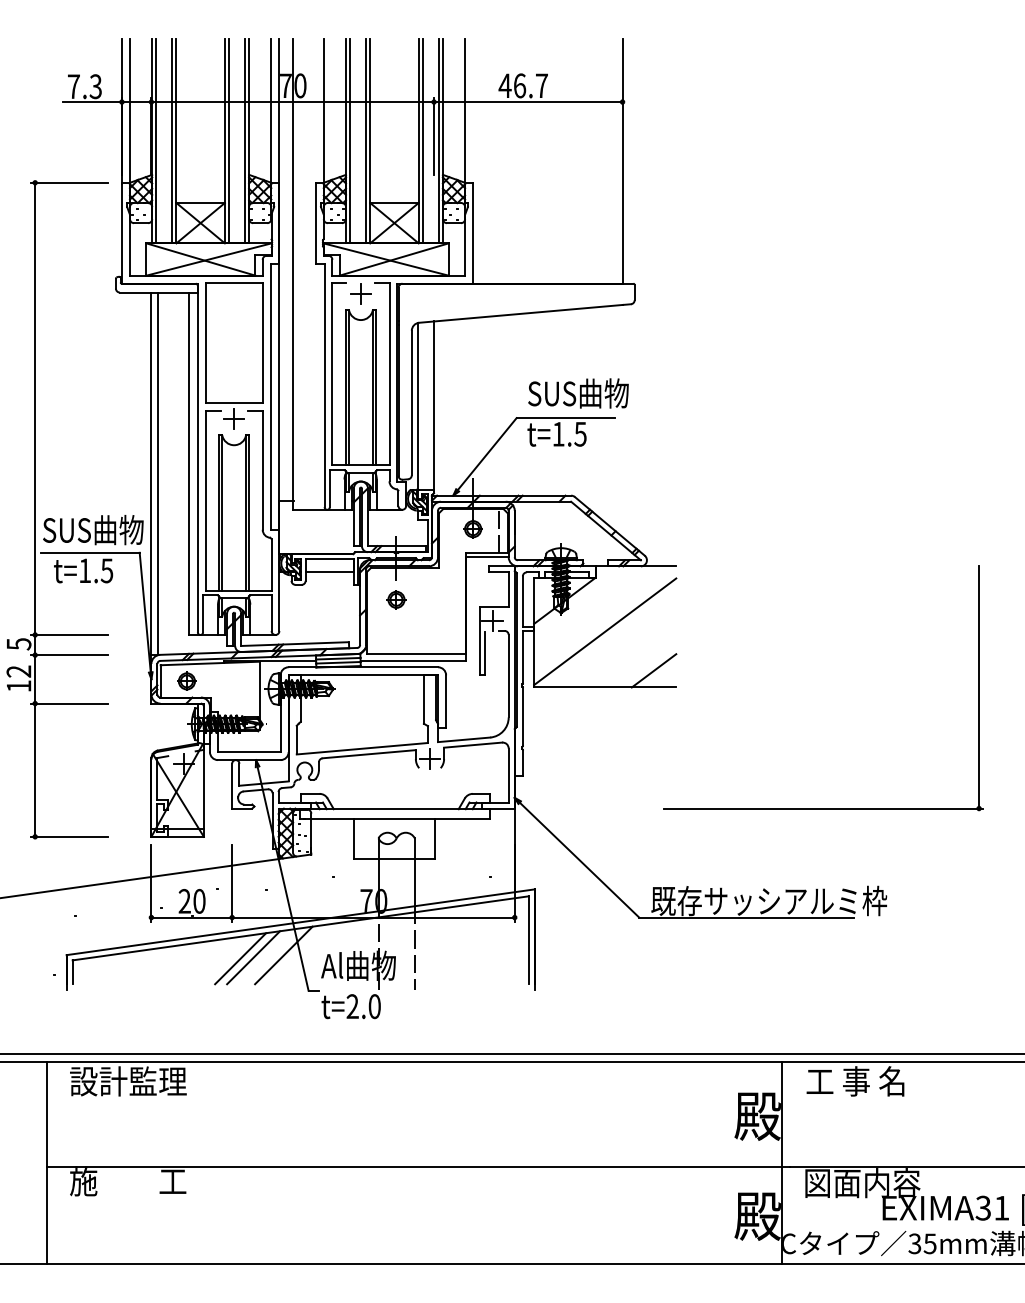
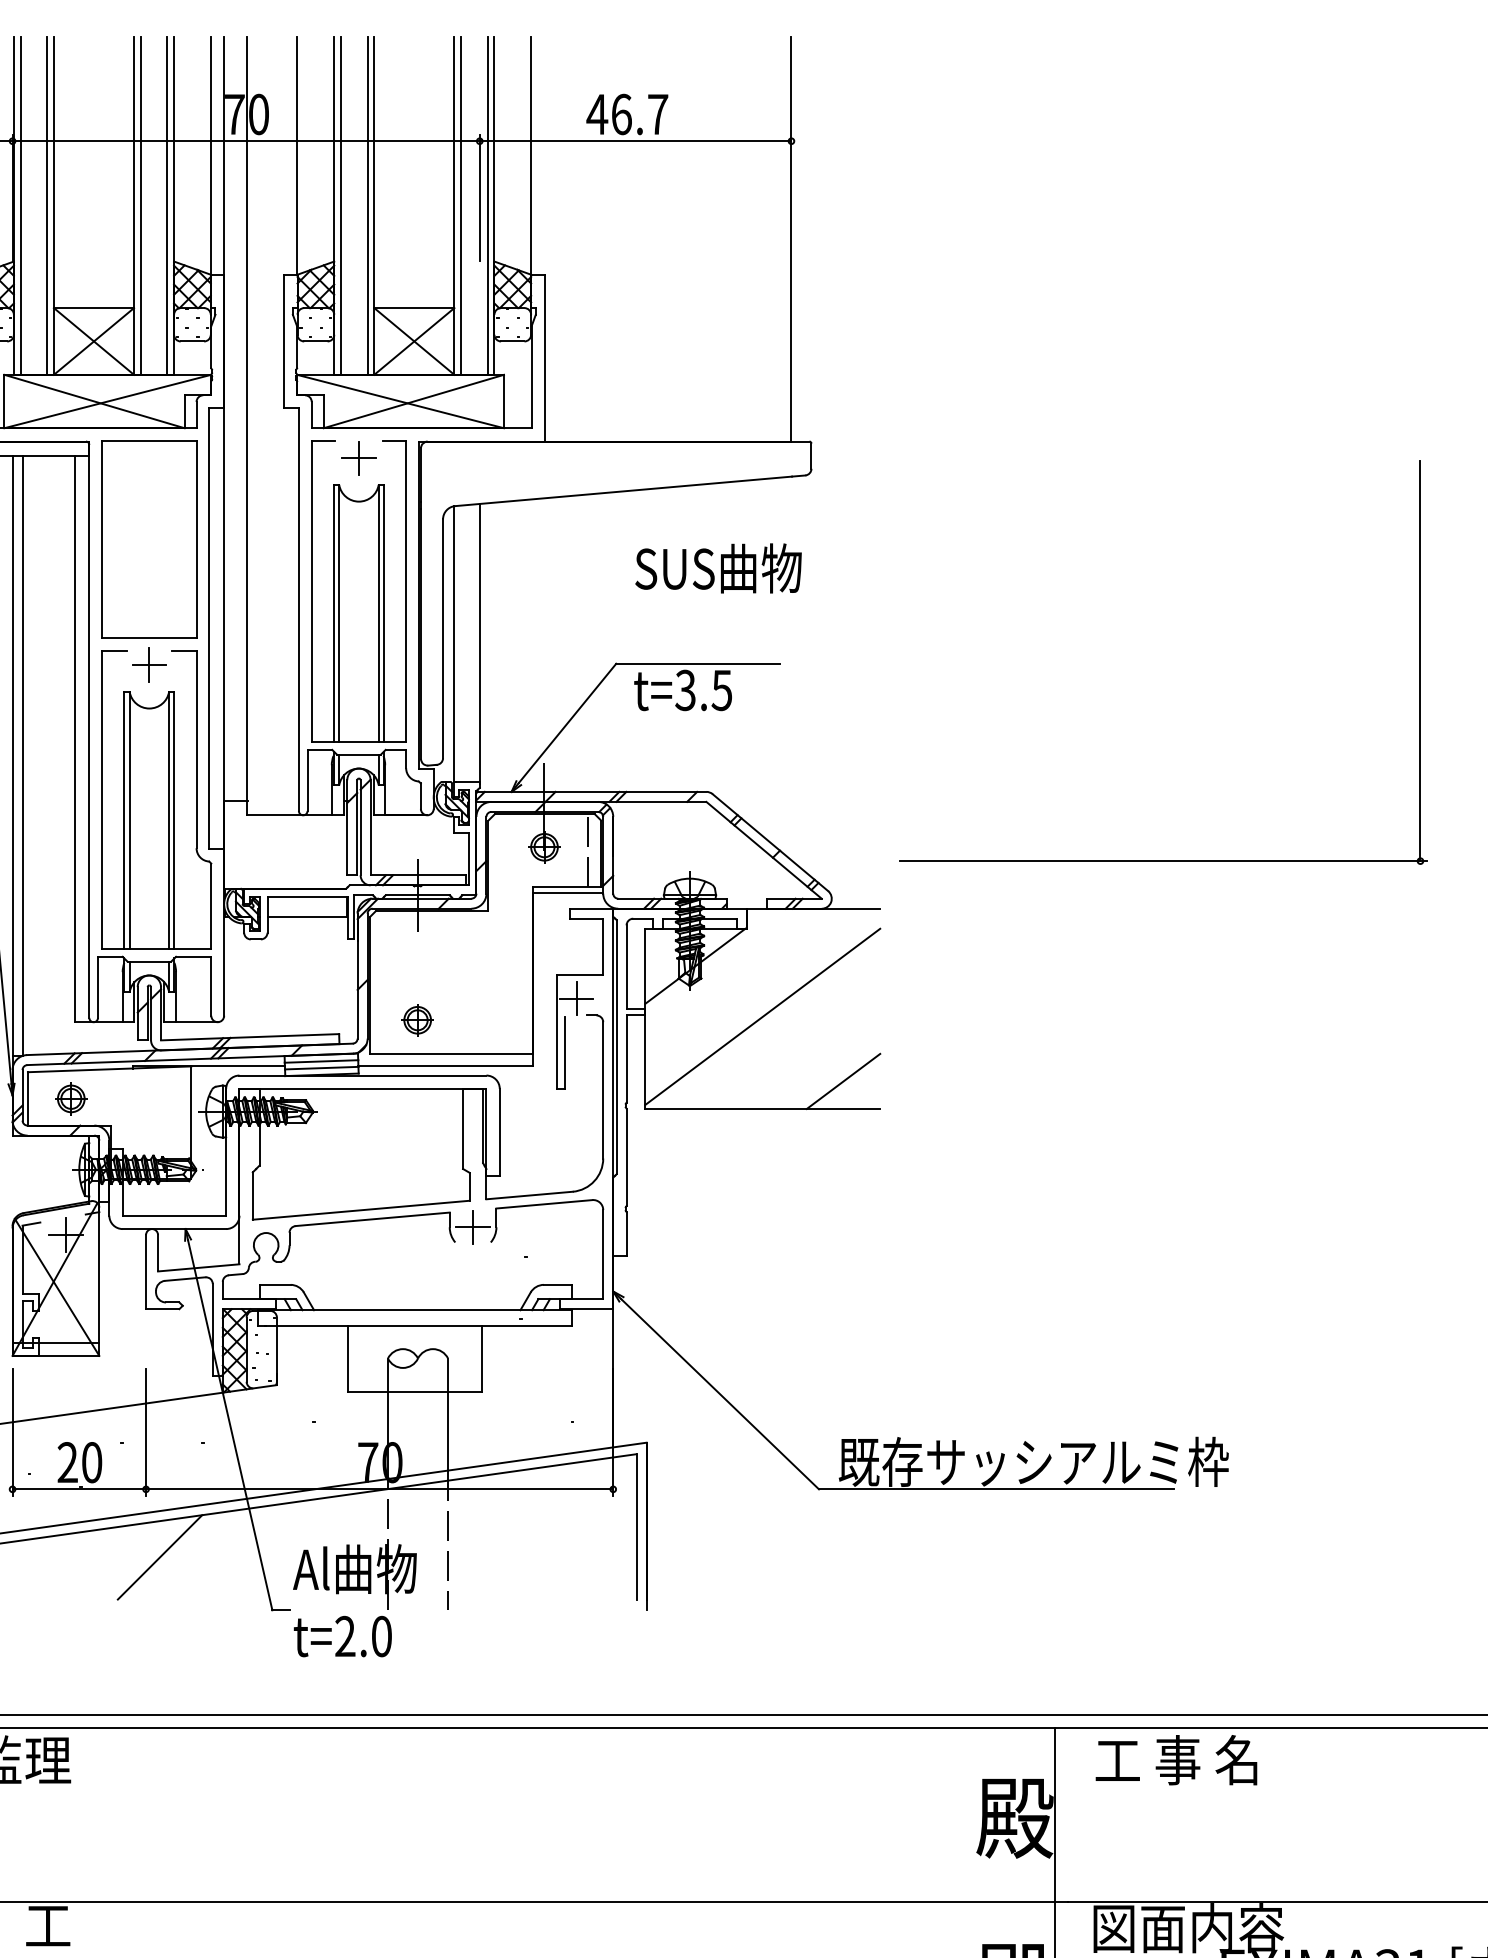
text: (578, 393) -> (718, 568), moved
text: (558, 433) -> (685, 689), t=1.5 -> t=3.5
part: (396, 599) -> (417, 1019), moved
part: (823, 808) -> (1163, 861), moved
line: (283, 955) -> (230, 1552), removed
line: (253, 957) -> (181, 1555), removed

